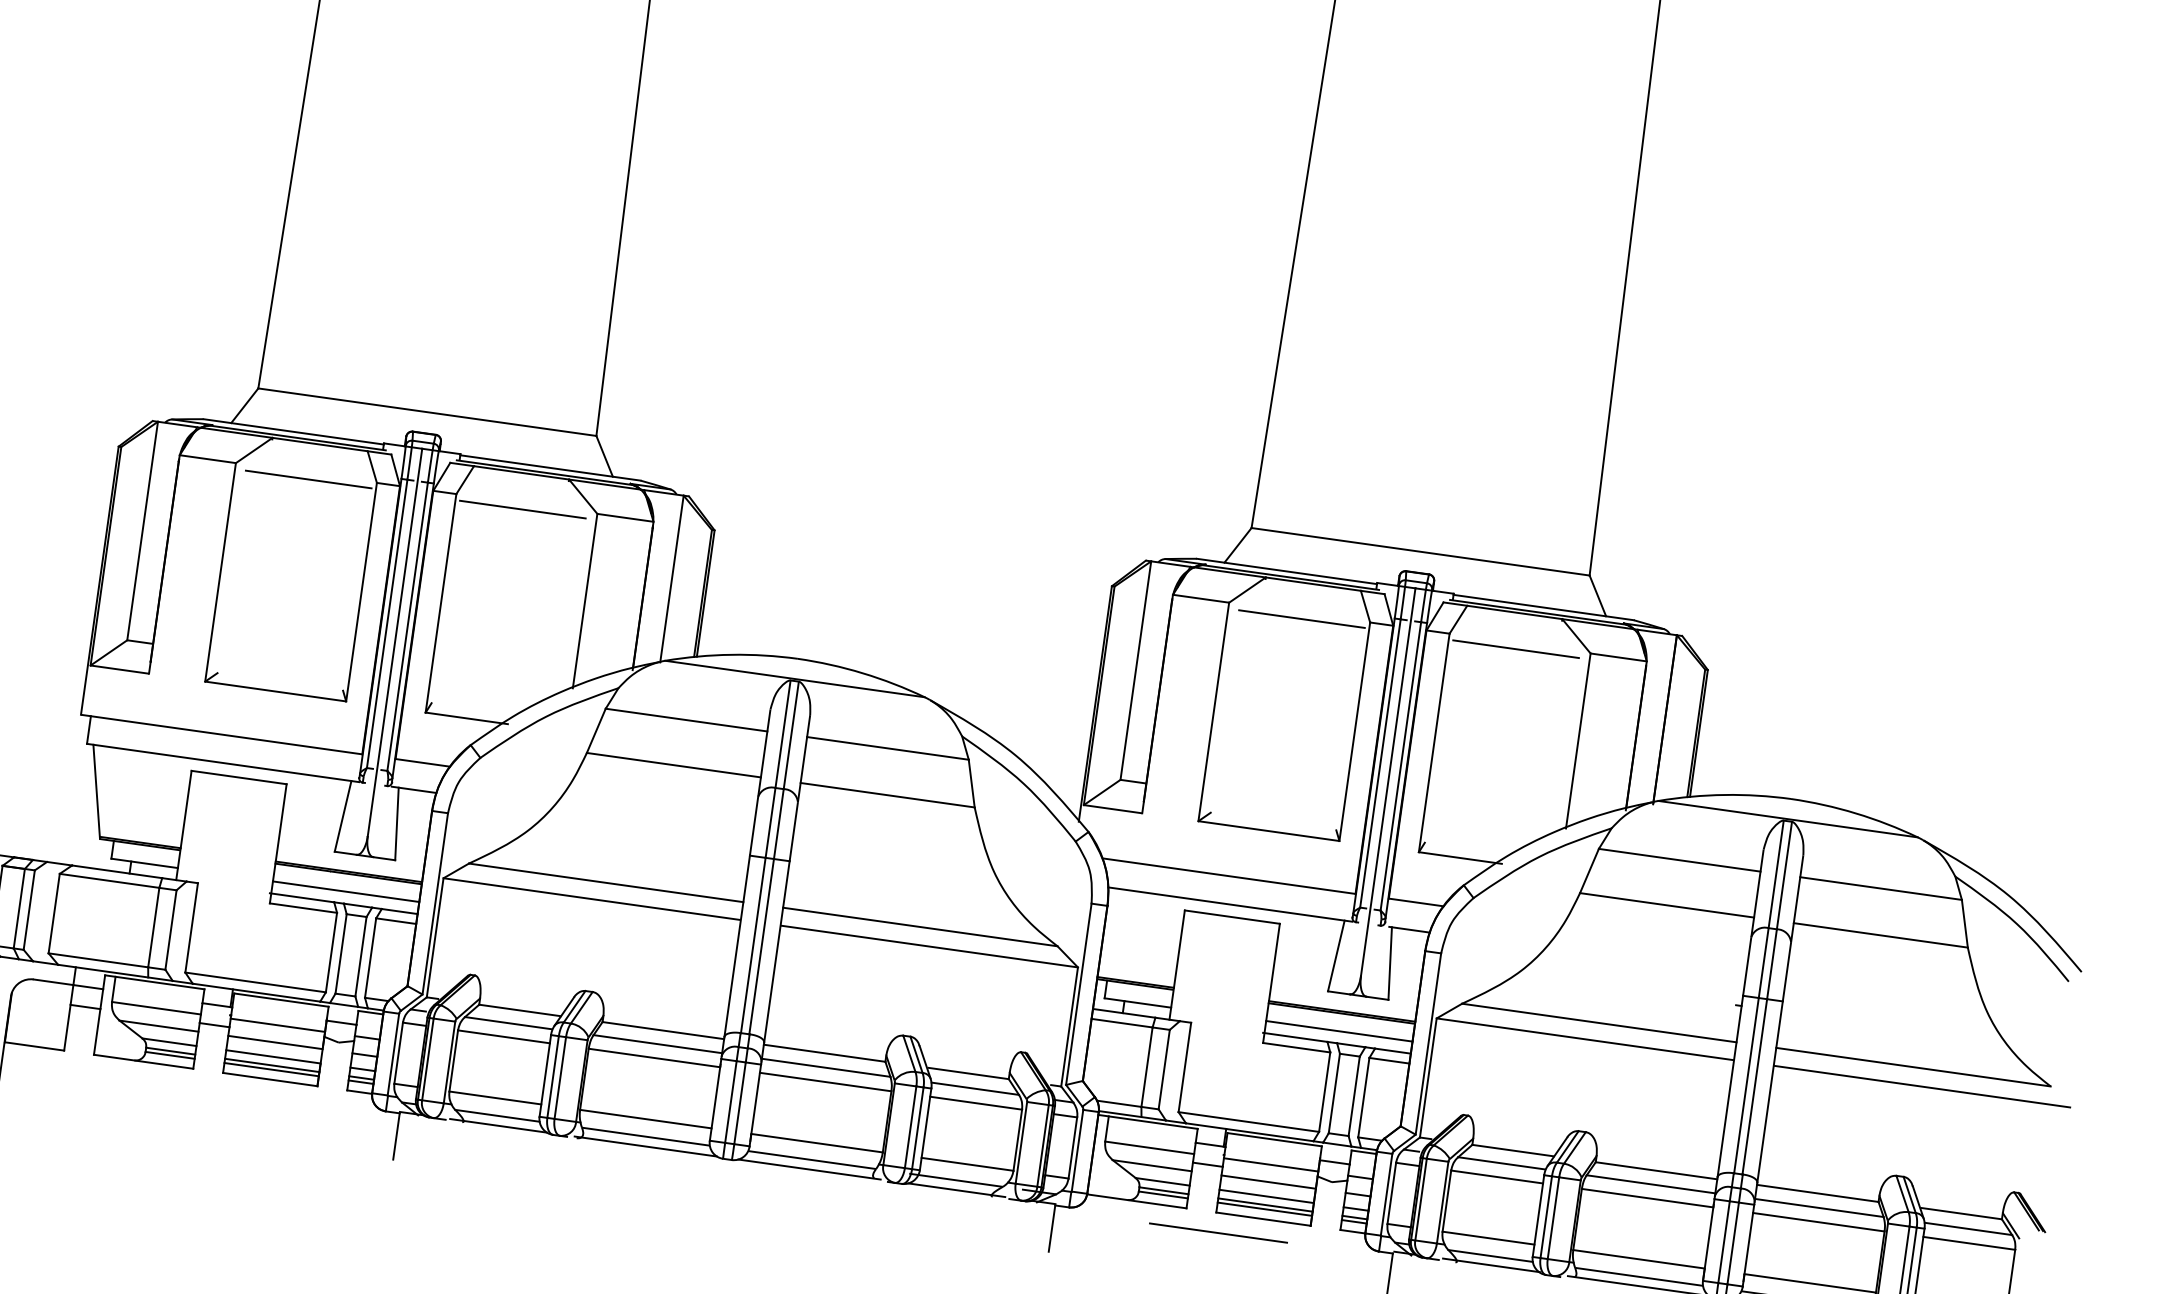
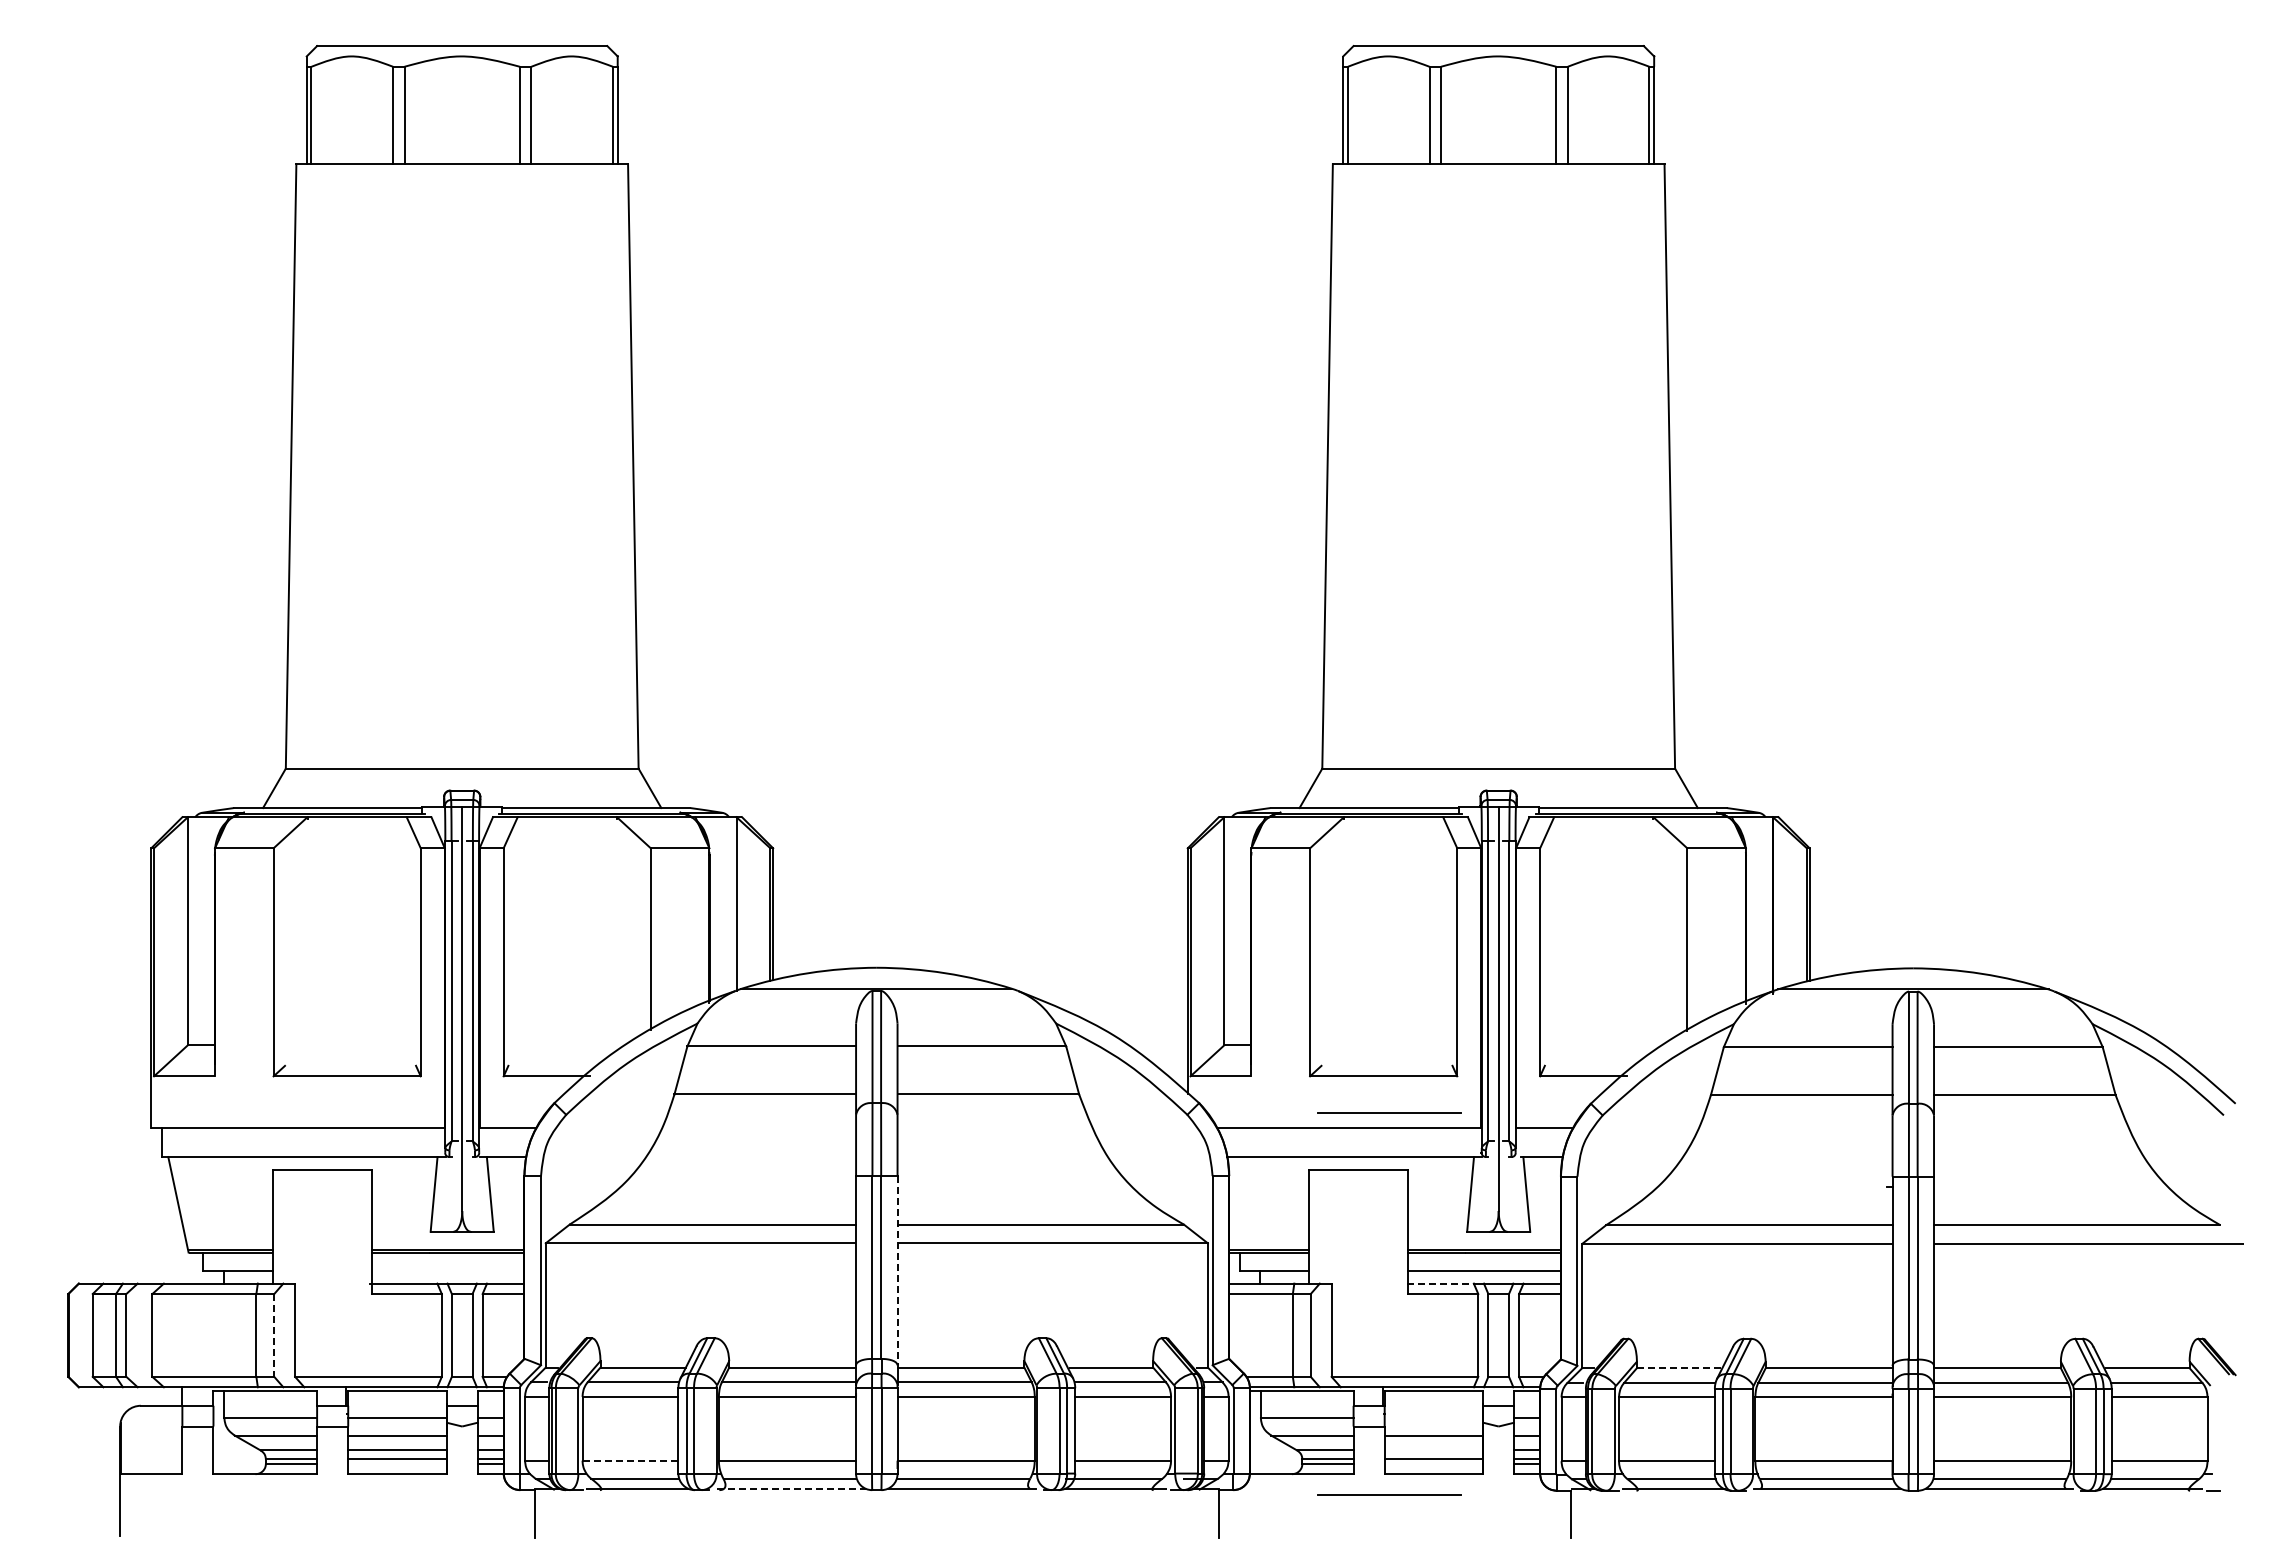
line: (308, 479) -> (350, 854), removed
line: (522, 509) -> (573, 854), removed
line: (1301, 618) -> (1386, 854), removed
line: (1515, 648) -> (1609, 854), removed
line: (1269, 866) -> (1389, 1112), added
line: (345, 892) -> (447, 1271), removed
line: (171, 930) -> (274, 1335), solid -> dashed
line: (776, 951) -> (897, 1270), solid -> dashed
line: (1295, 1037) -> (1440, 1283), solid -> dashed
line: (271, 1069) -> (397, 1463), removed
line: (495, 1097) -> (630, 1460), solid -> dashed
line: (645, 1146) -> (791, 1488), solid -> dashed
line: (1513, 1150) -> (1679, 1368), solid -> dashed
line: (1270, 1164) -> (1433, 1417), removed
line: (1266, 1196) -> (1433, 1450), removed
line: (1264, 1208) -> (1433, 1463), removed

